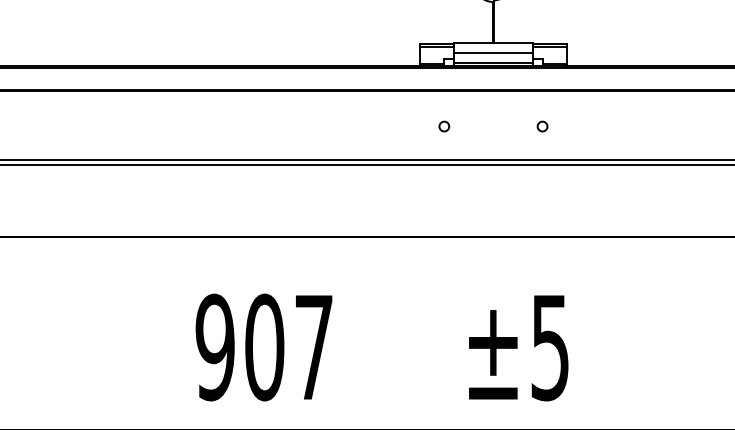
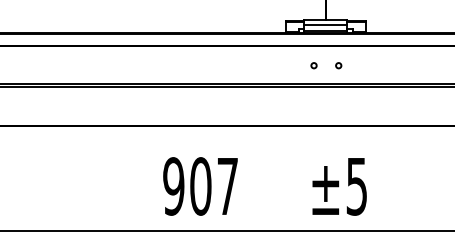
circle: (443, 126) -> (313, 65), moved
circle: (542, 126) -> (338, 65), moved

